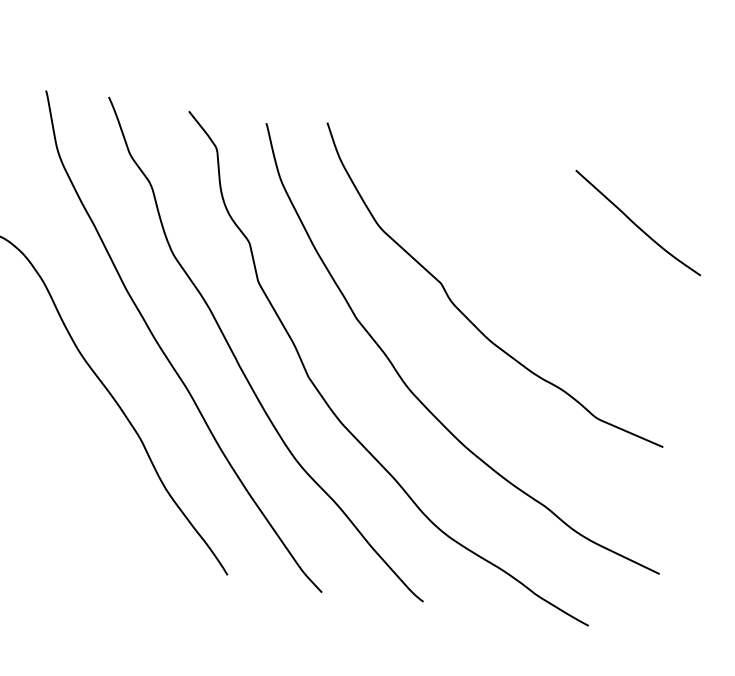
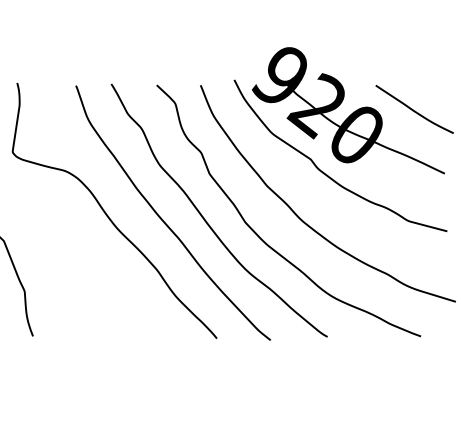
part: (520, 207) -> (348, 110), added

